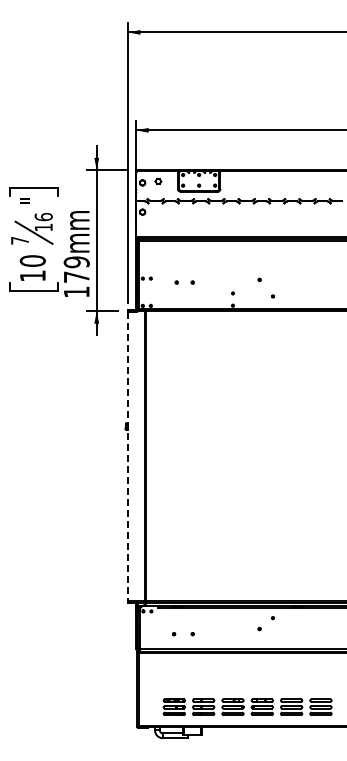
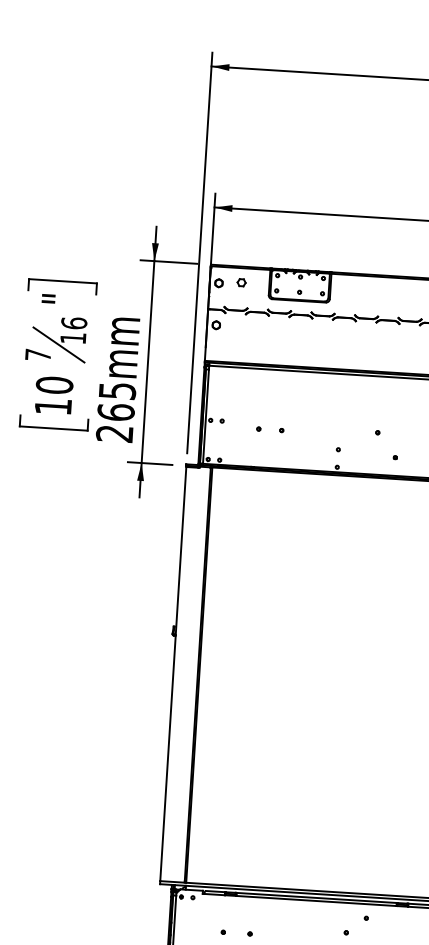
text: (76, 276) -> (115, 411), 179mm -> 265mm
line: (127, 456) -> (172, 673), dashed -> solid

